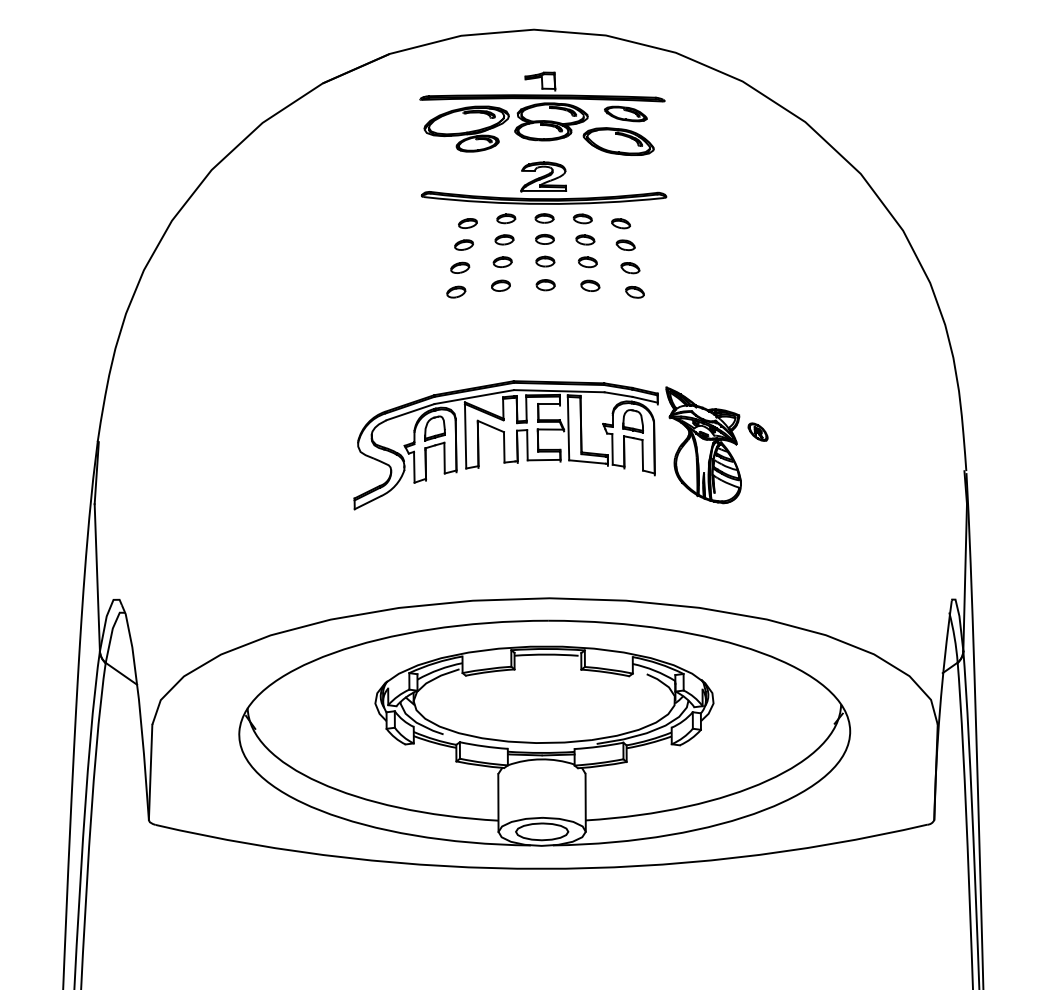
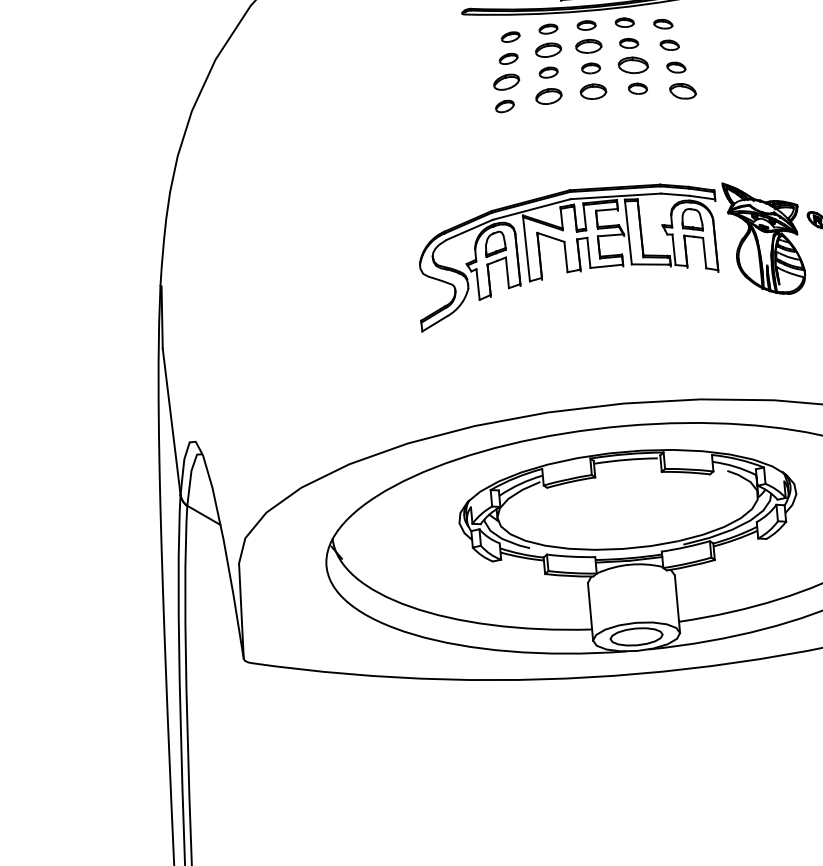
part: (504, 239) -> (548, 49), size x1.4
part: (544, 239) -> (588, 46), size x1.4
part: (587, 262) -> (633, 65), size x1.6
part: (460, 267) -> (507, 81), size x1.4
part: (500, 285) -> (548, 96), size x1.4
part: (545, 285) -> (593, 92), size x1.4
part: (634, 292) -> (682, 91), size x1.4

